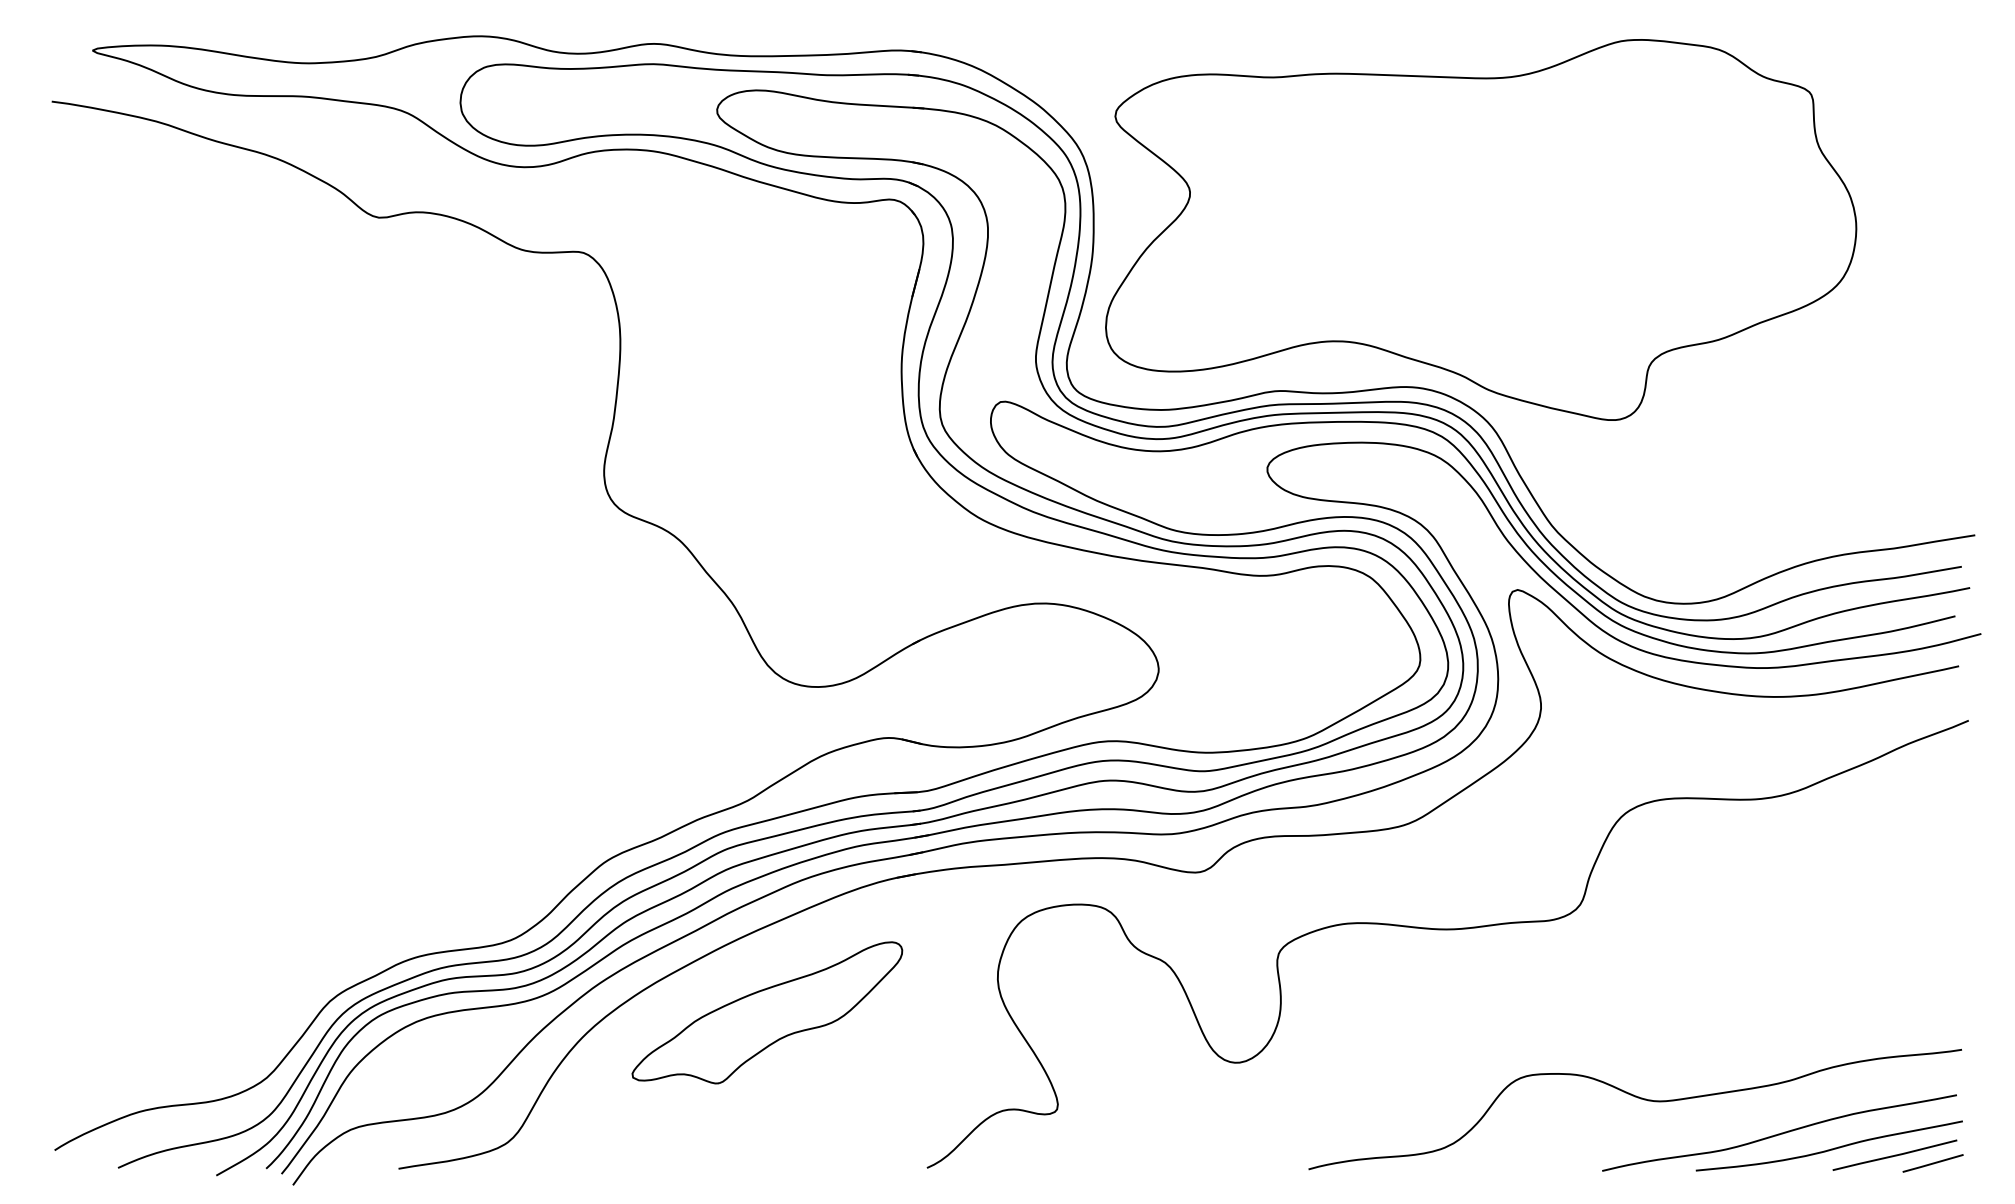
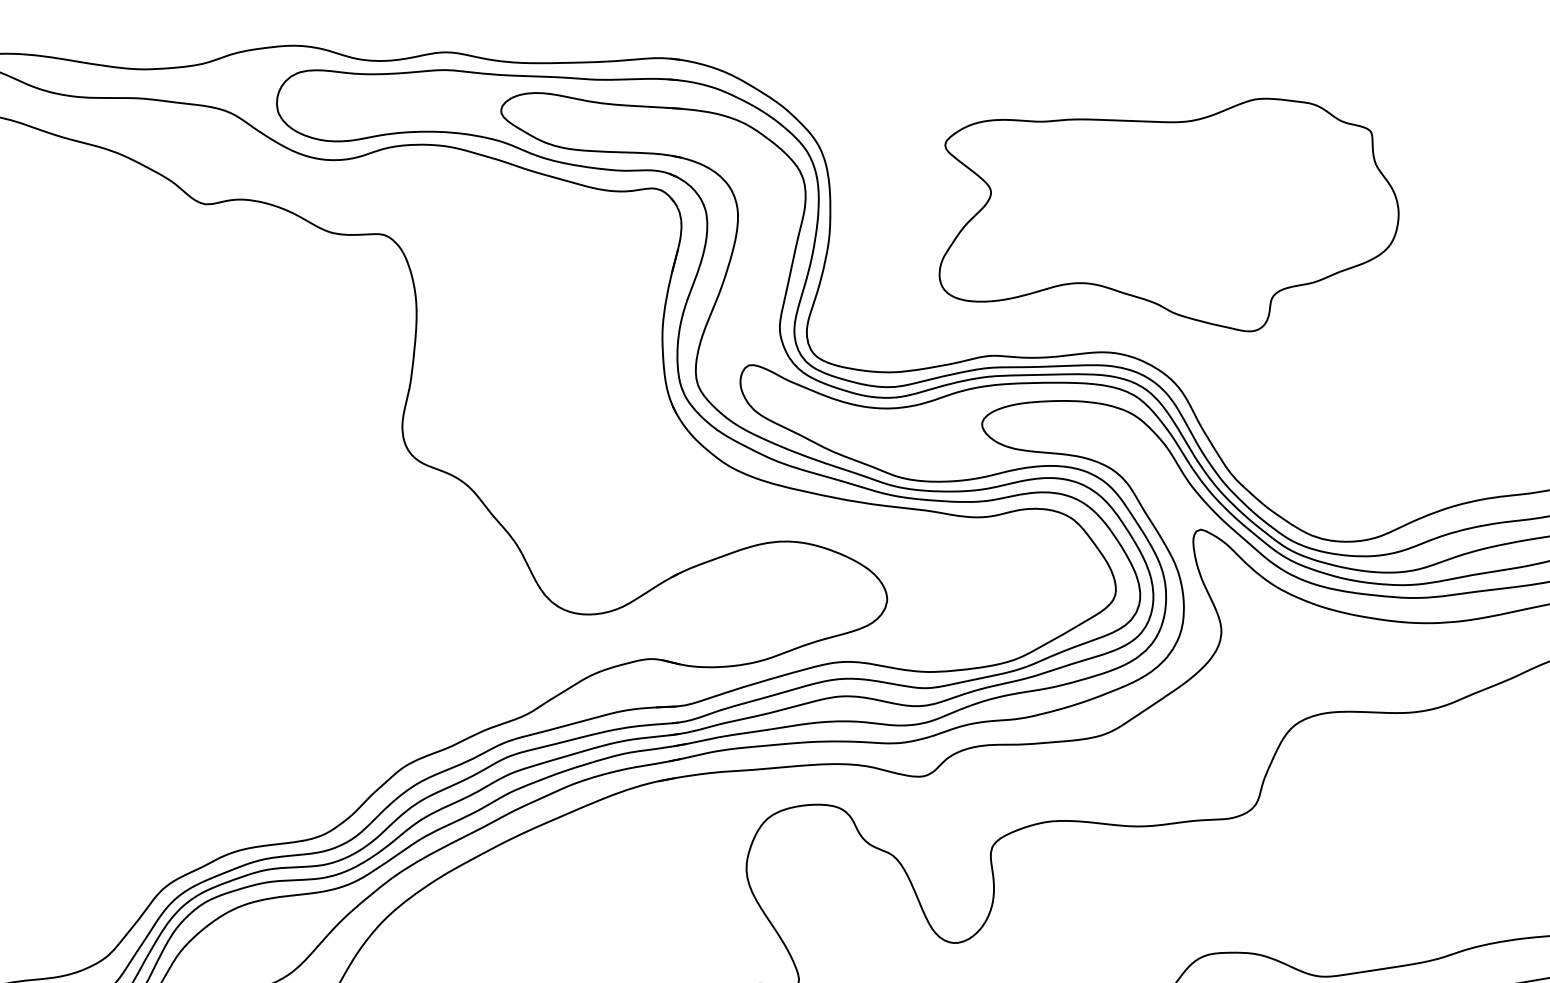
part: (1481, 229) -> (1169, 214), size x0.7
part: (767, 1012) -> (545, 899), removed

